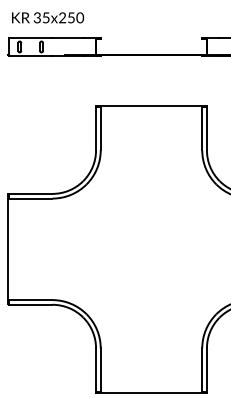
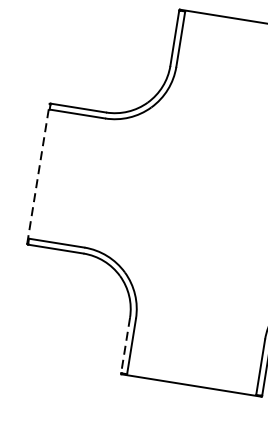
line: (8, 248) -> (39, 172), solid -> dashed
line: (96, 370) -> (126, 346), solid -> dashed

